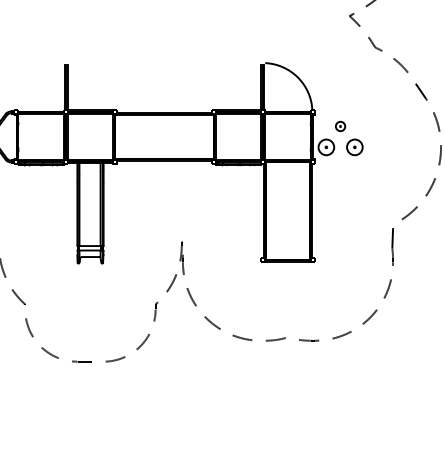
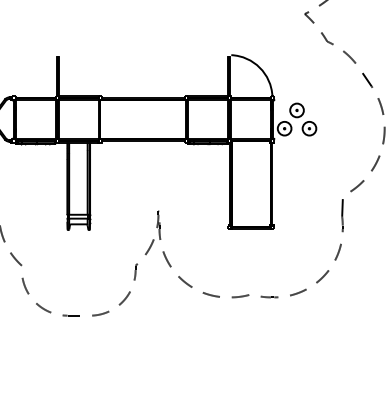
part: (340, 126) -> (296, 110), size x1.67

